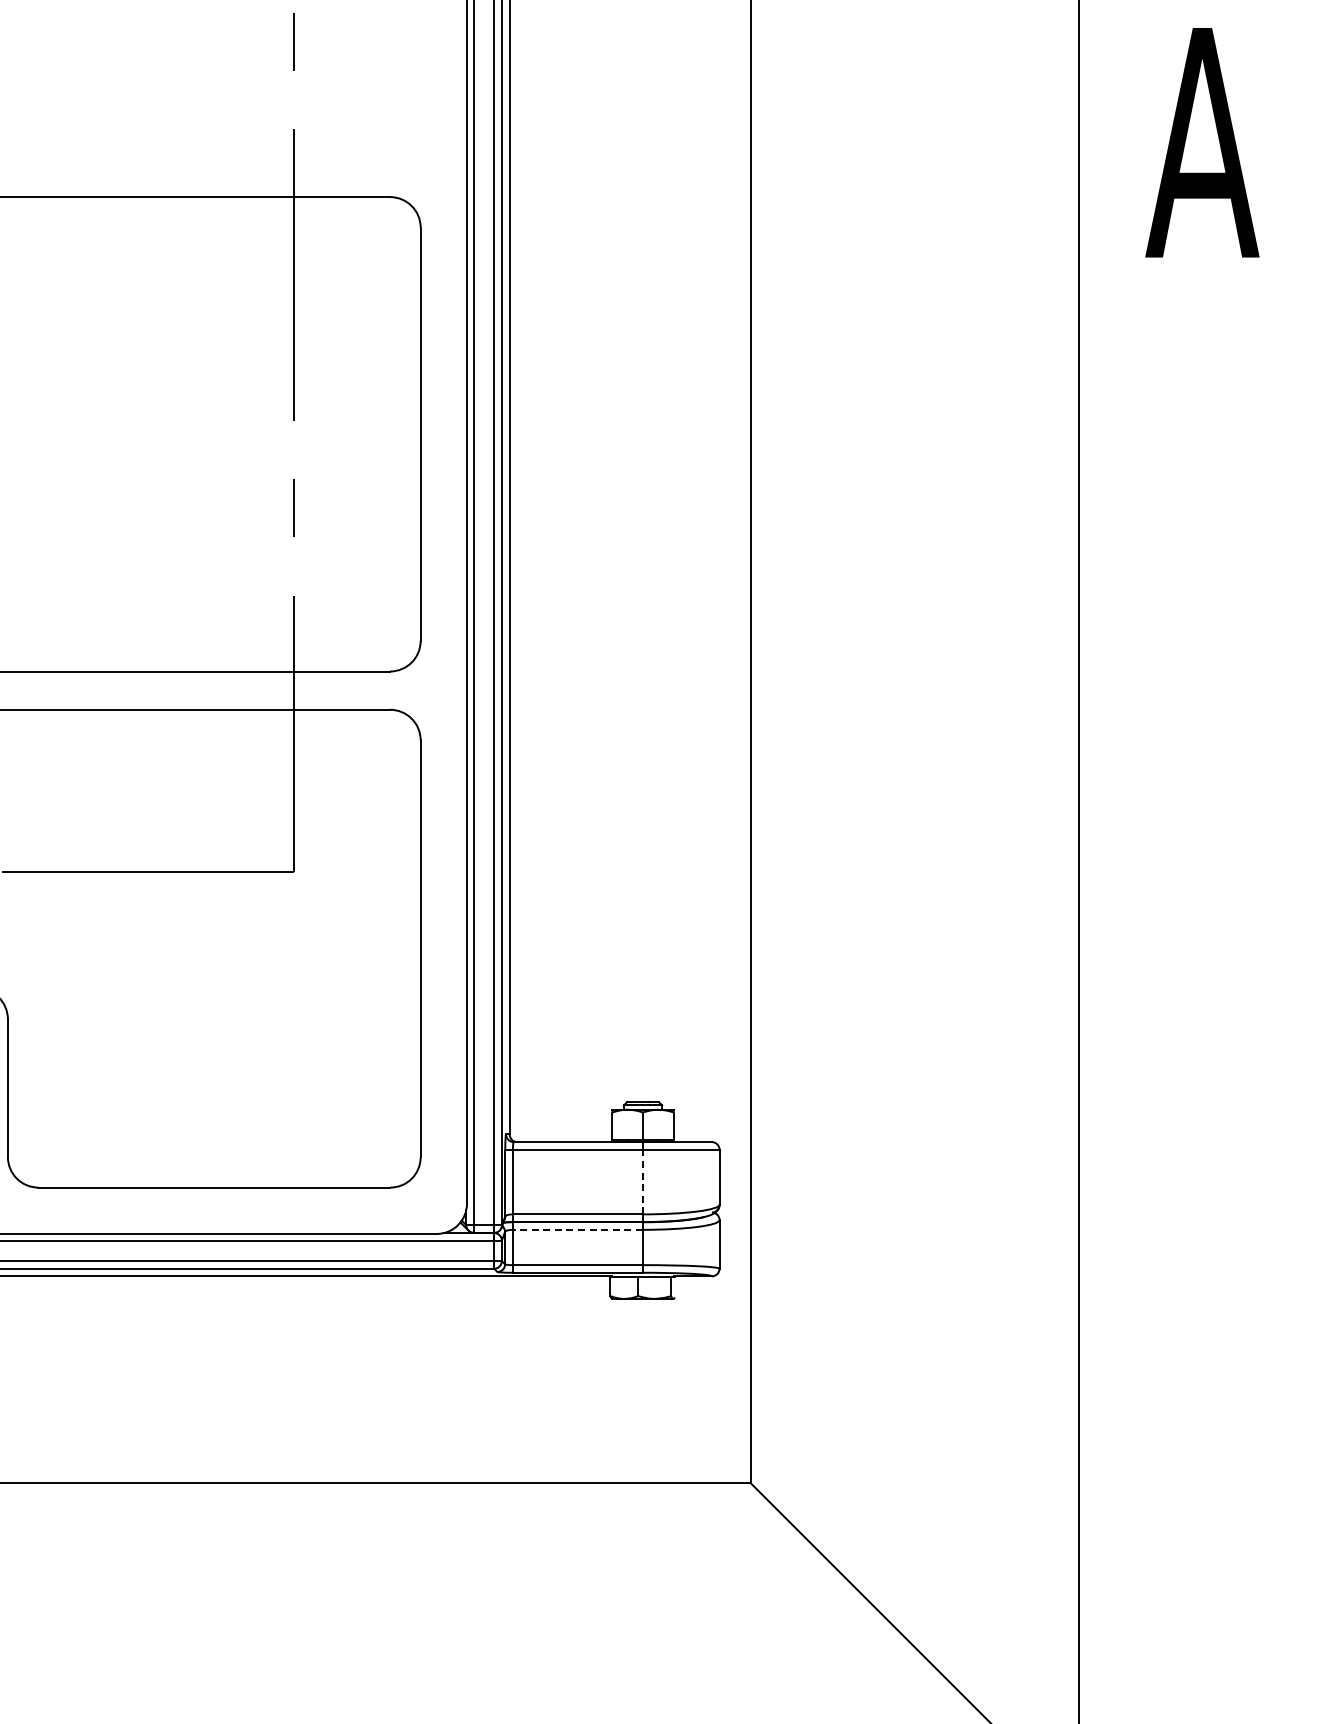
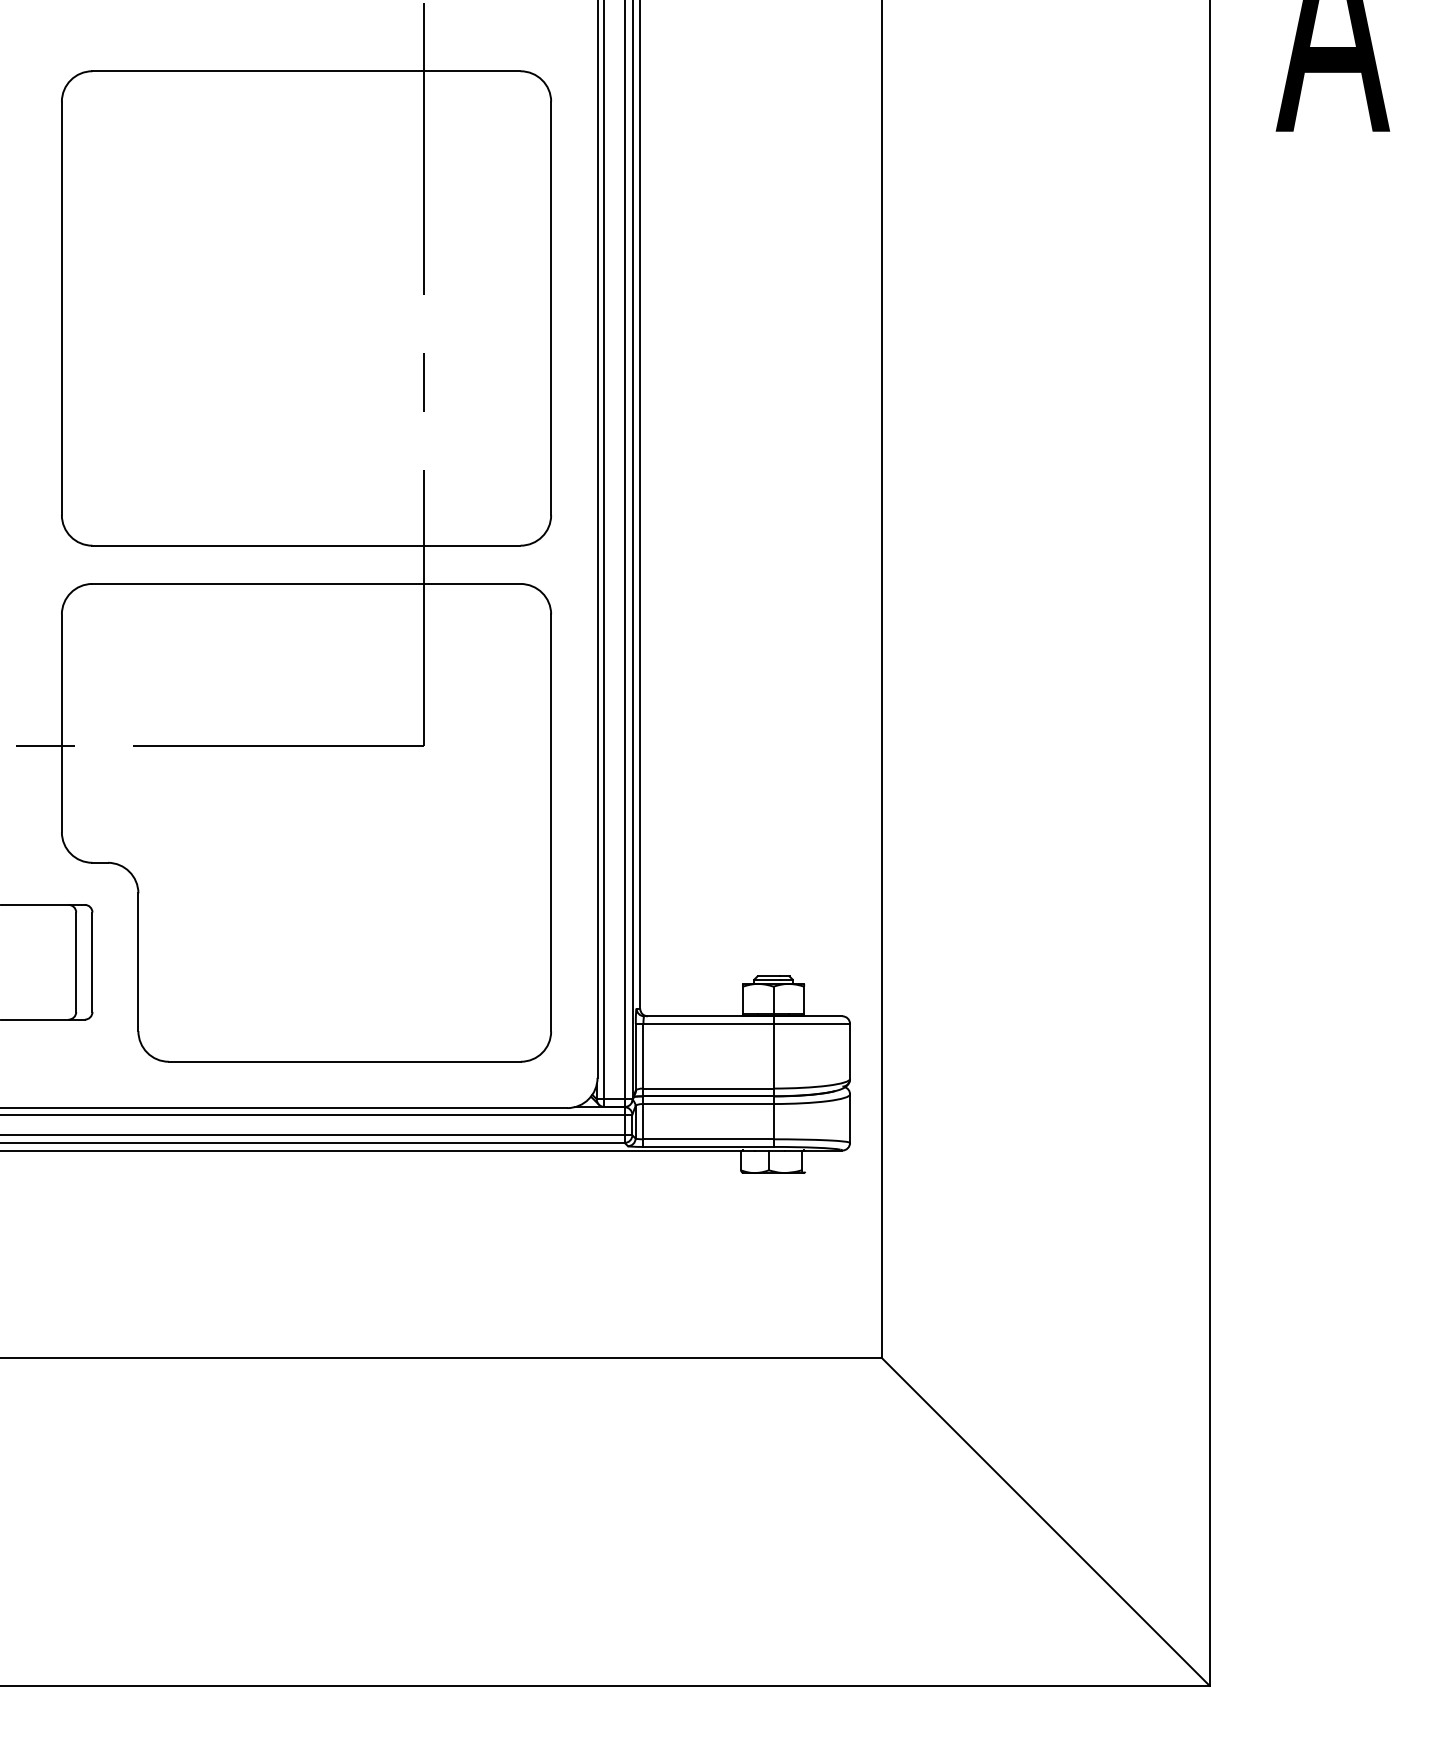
line: (642, 1181) -> (773, 1055), dashed -> solid
line: (576, 1230) -> (707, 1104), dashed -> solid

